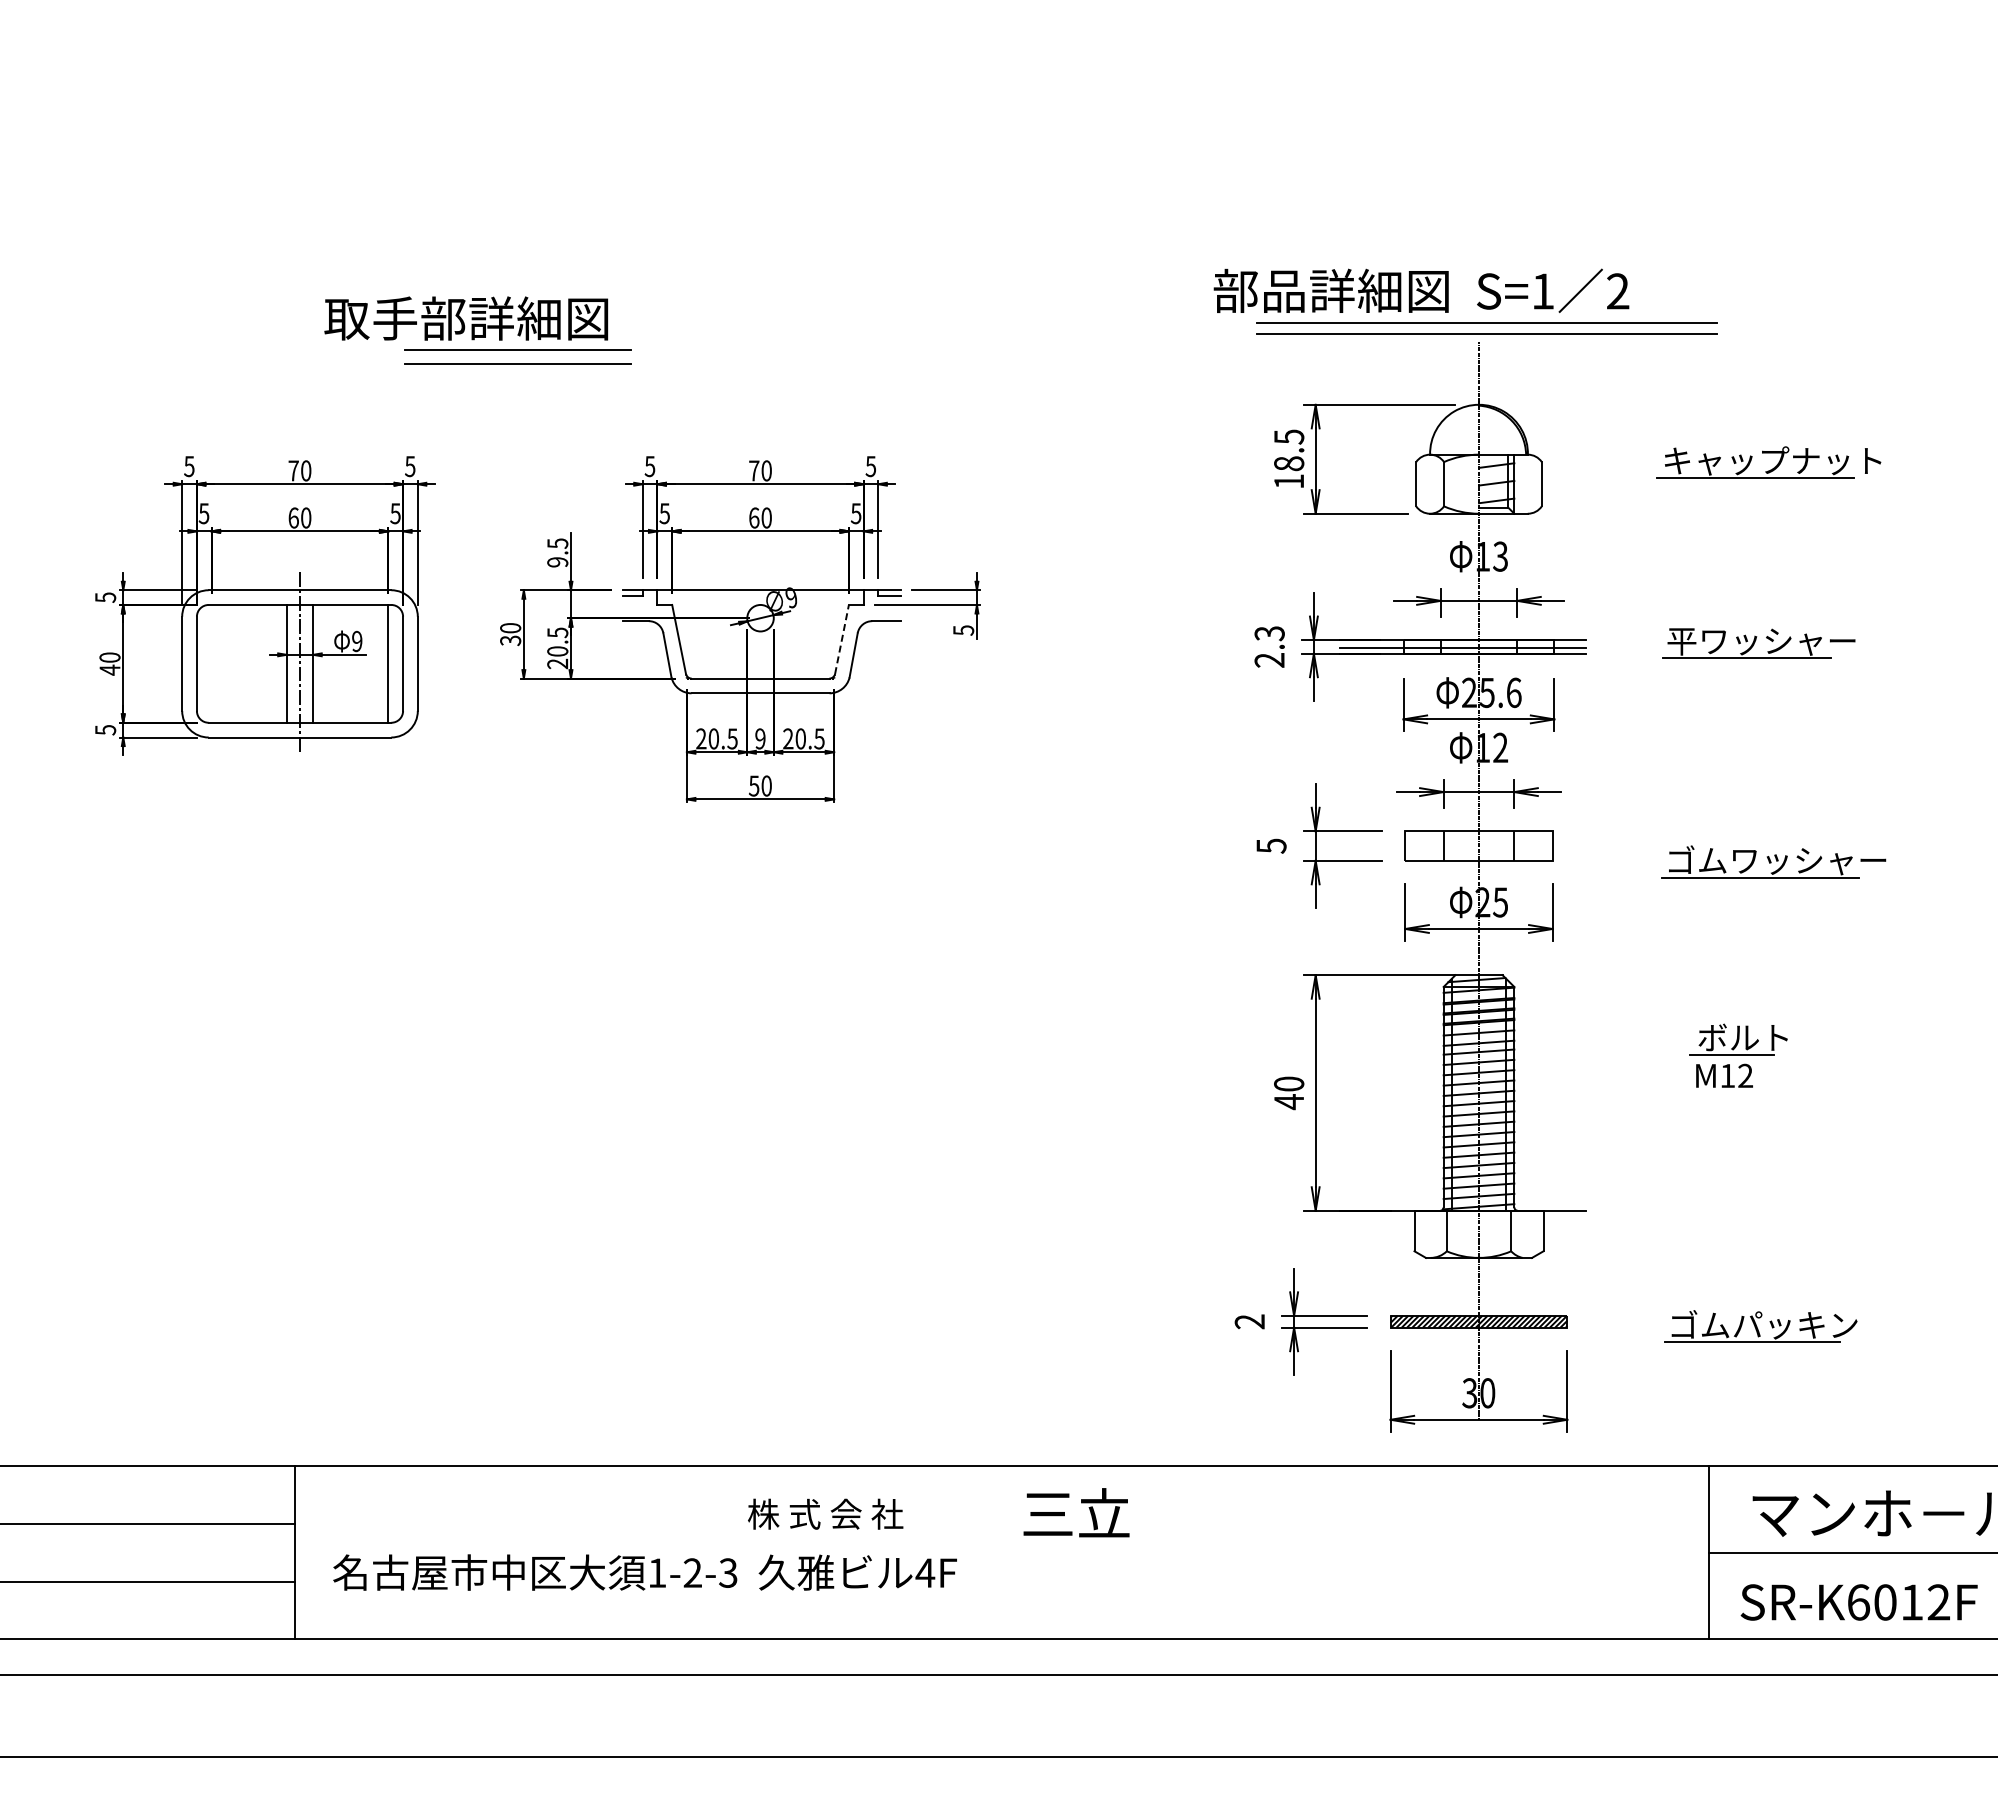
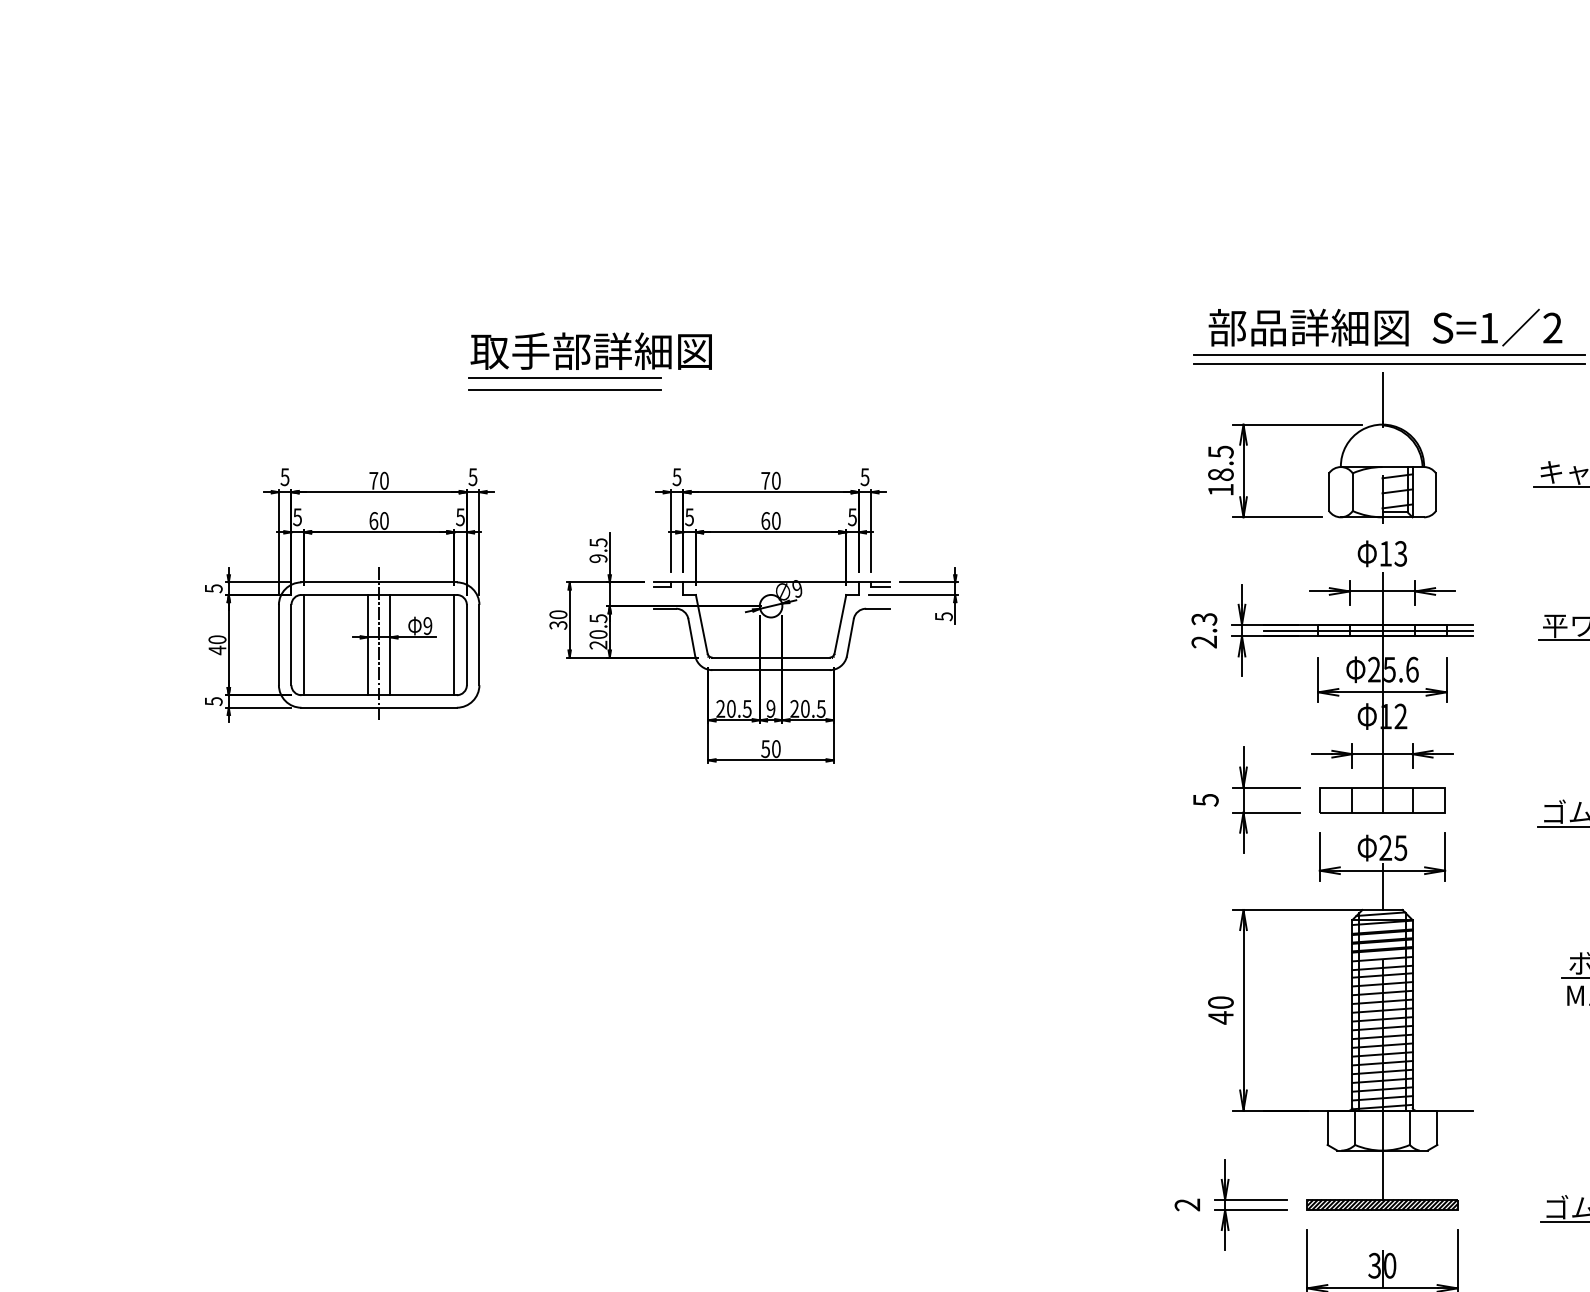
text: (1421, 290) -> (1385, 327), moved
text: (466, 318) -> (591, 351), moved
line: (842, 639) -> (840, 624), dashed -> solid
line: (211, 663) -> (303, 644), added

